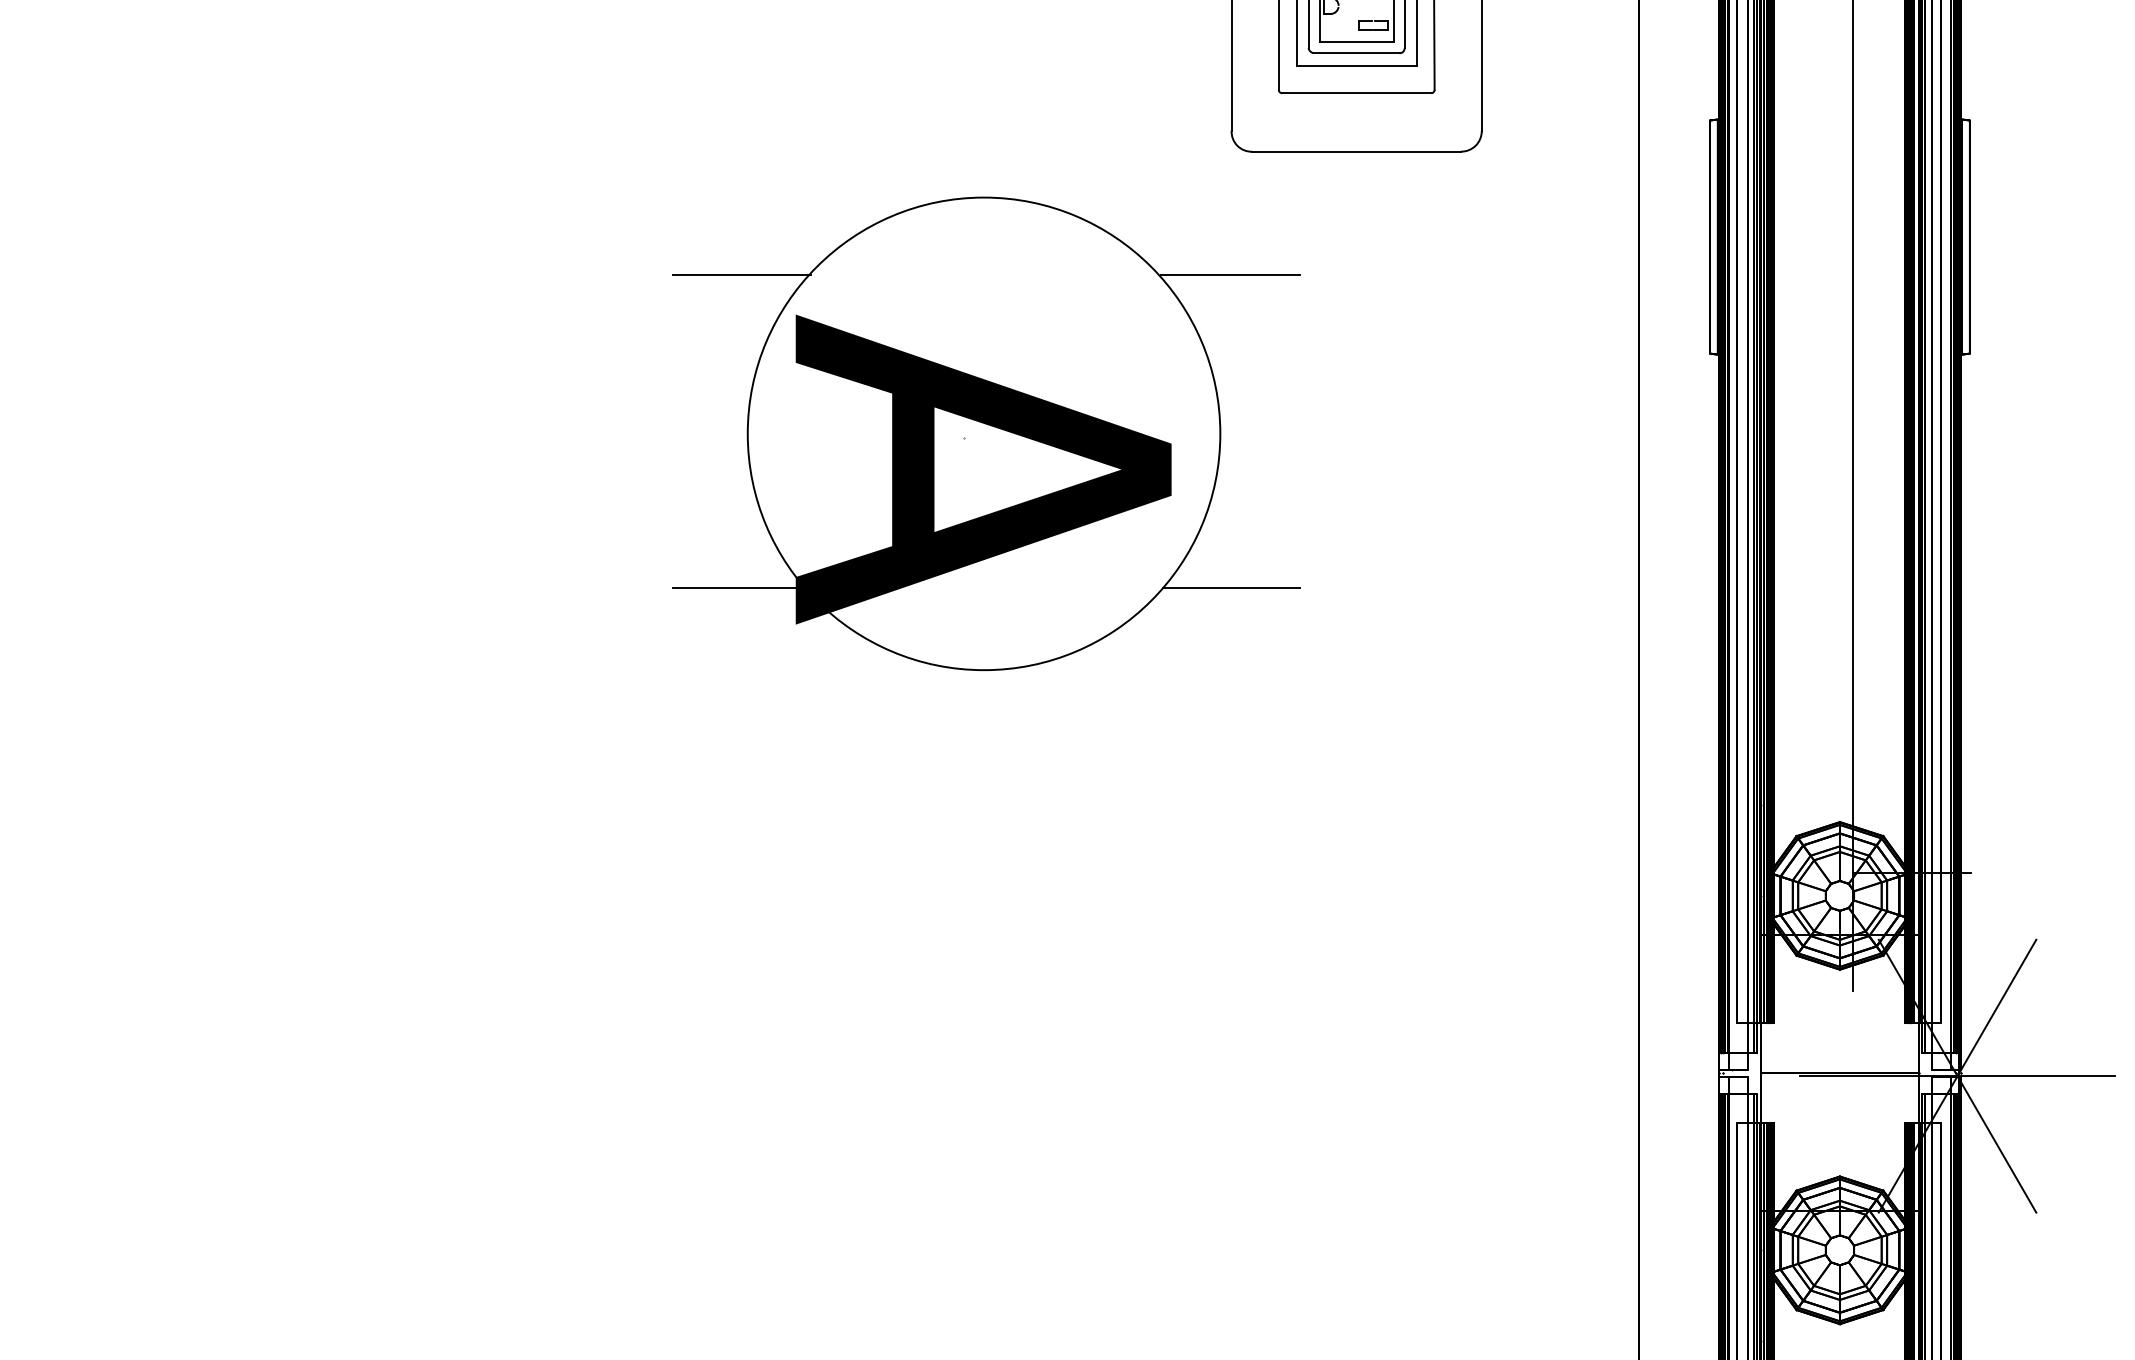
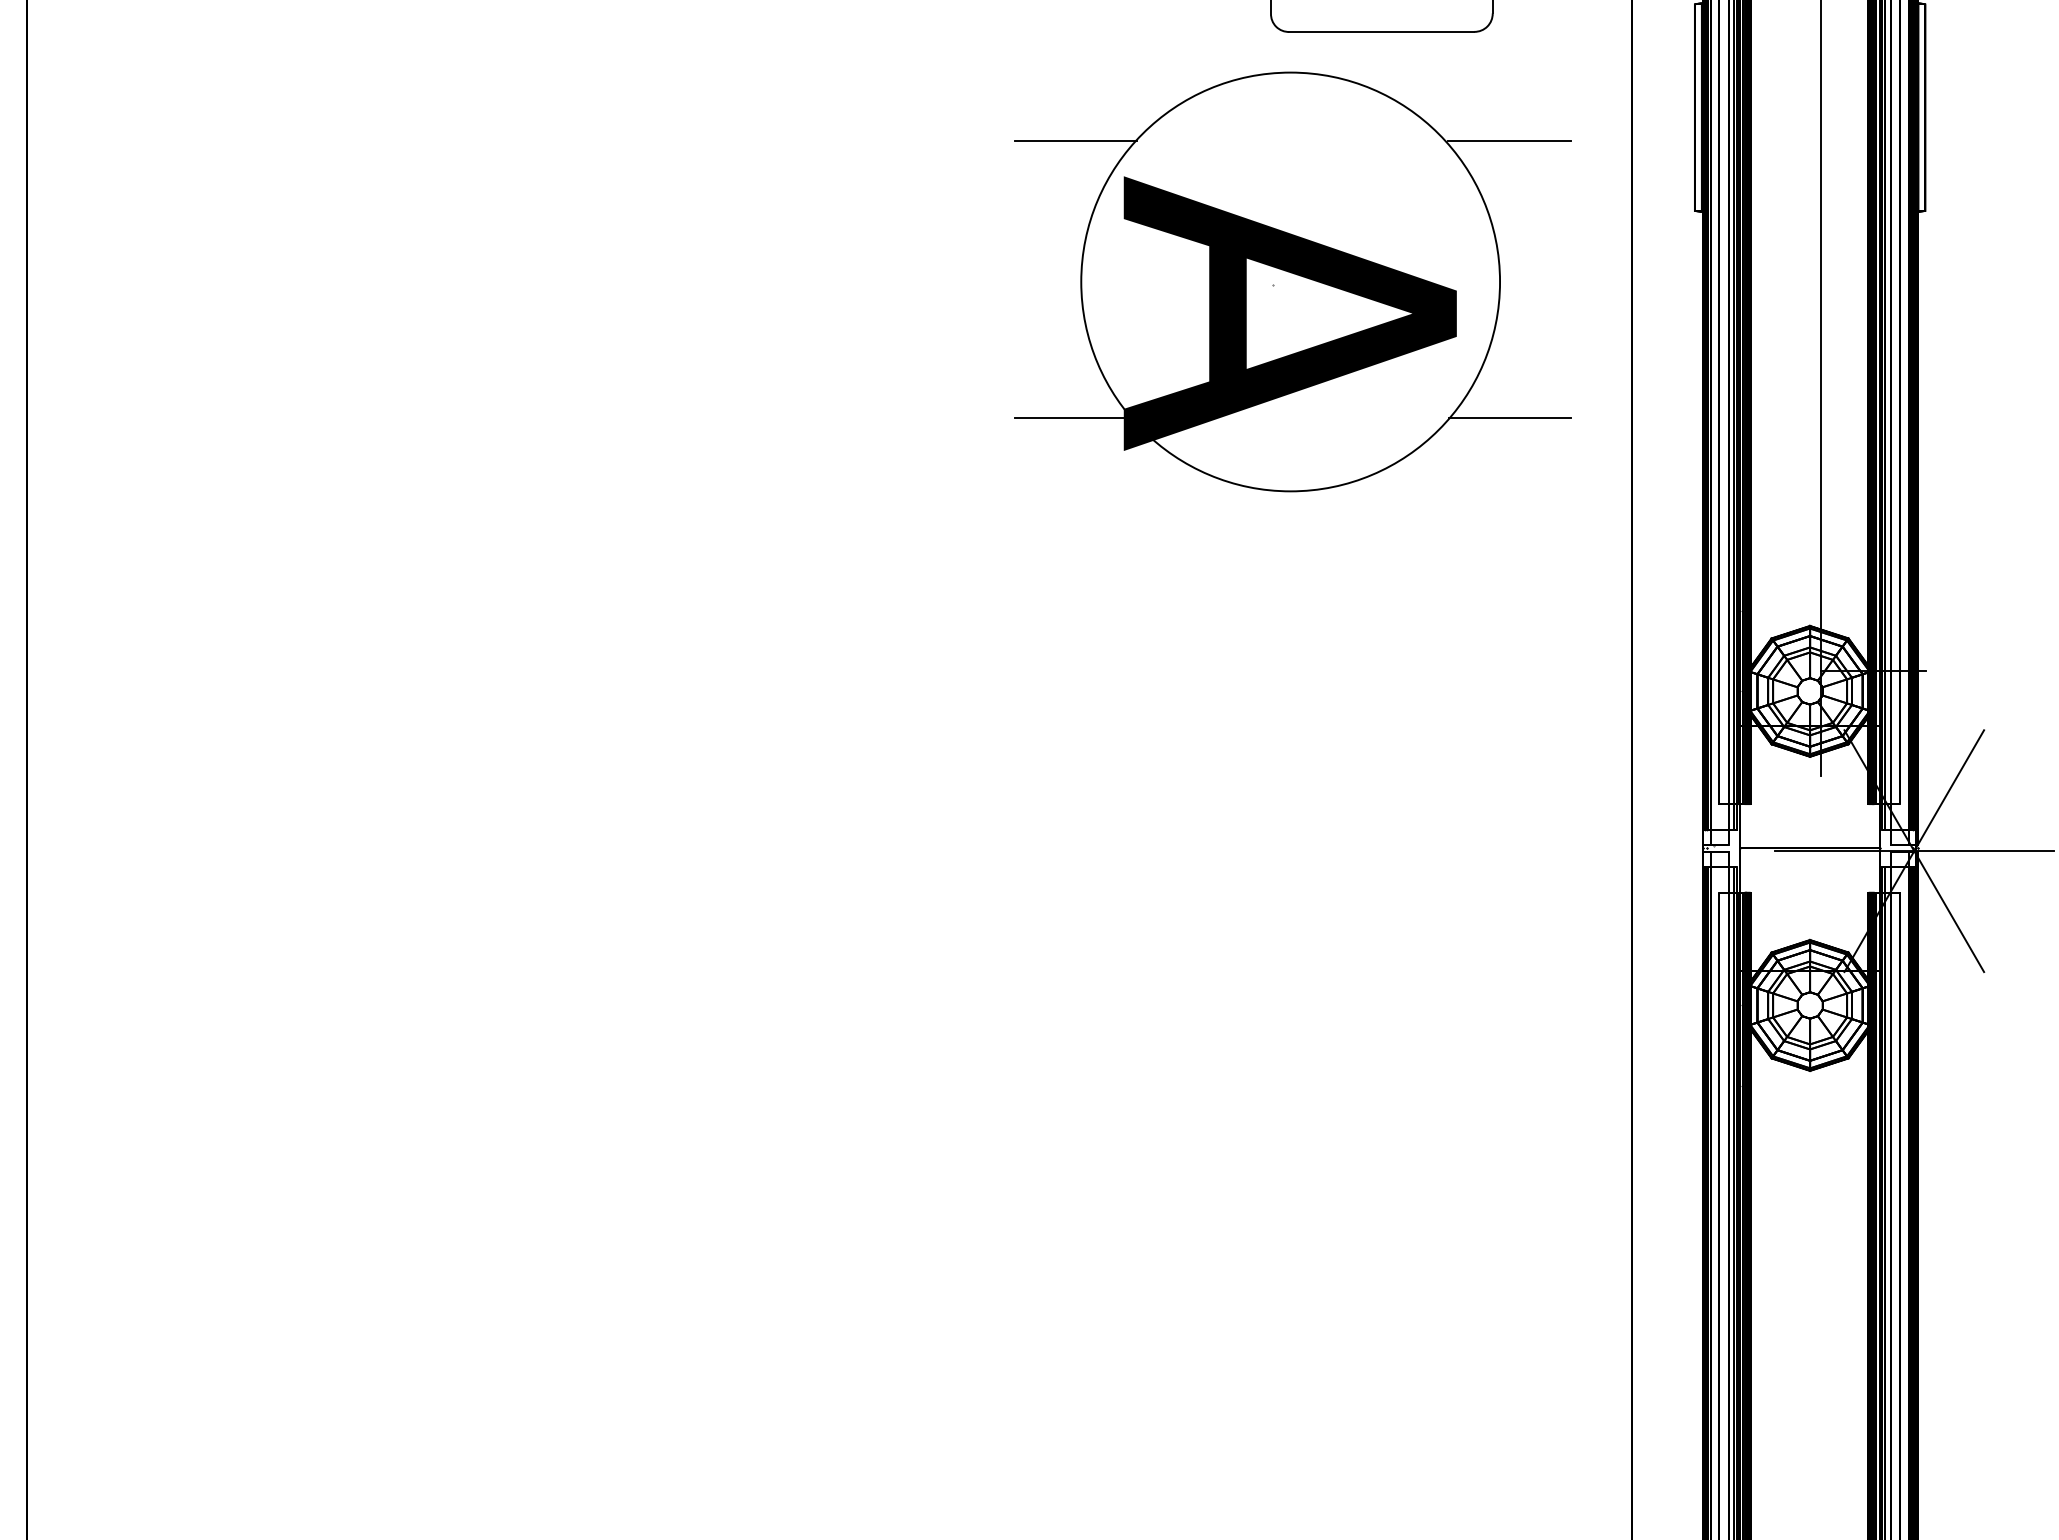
part: (986, 433) -> (1292, 281), moved

